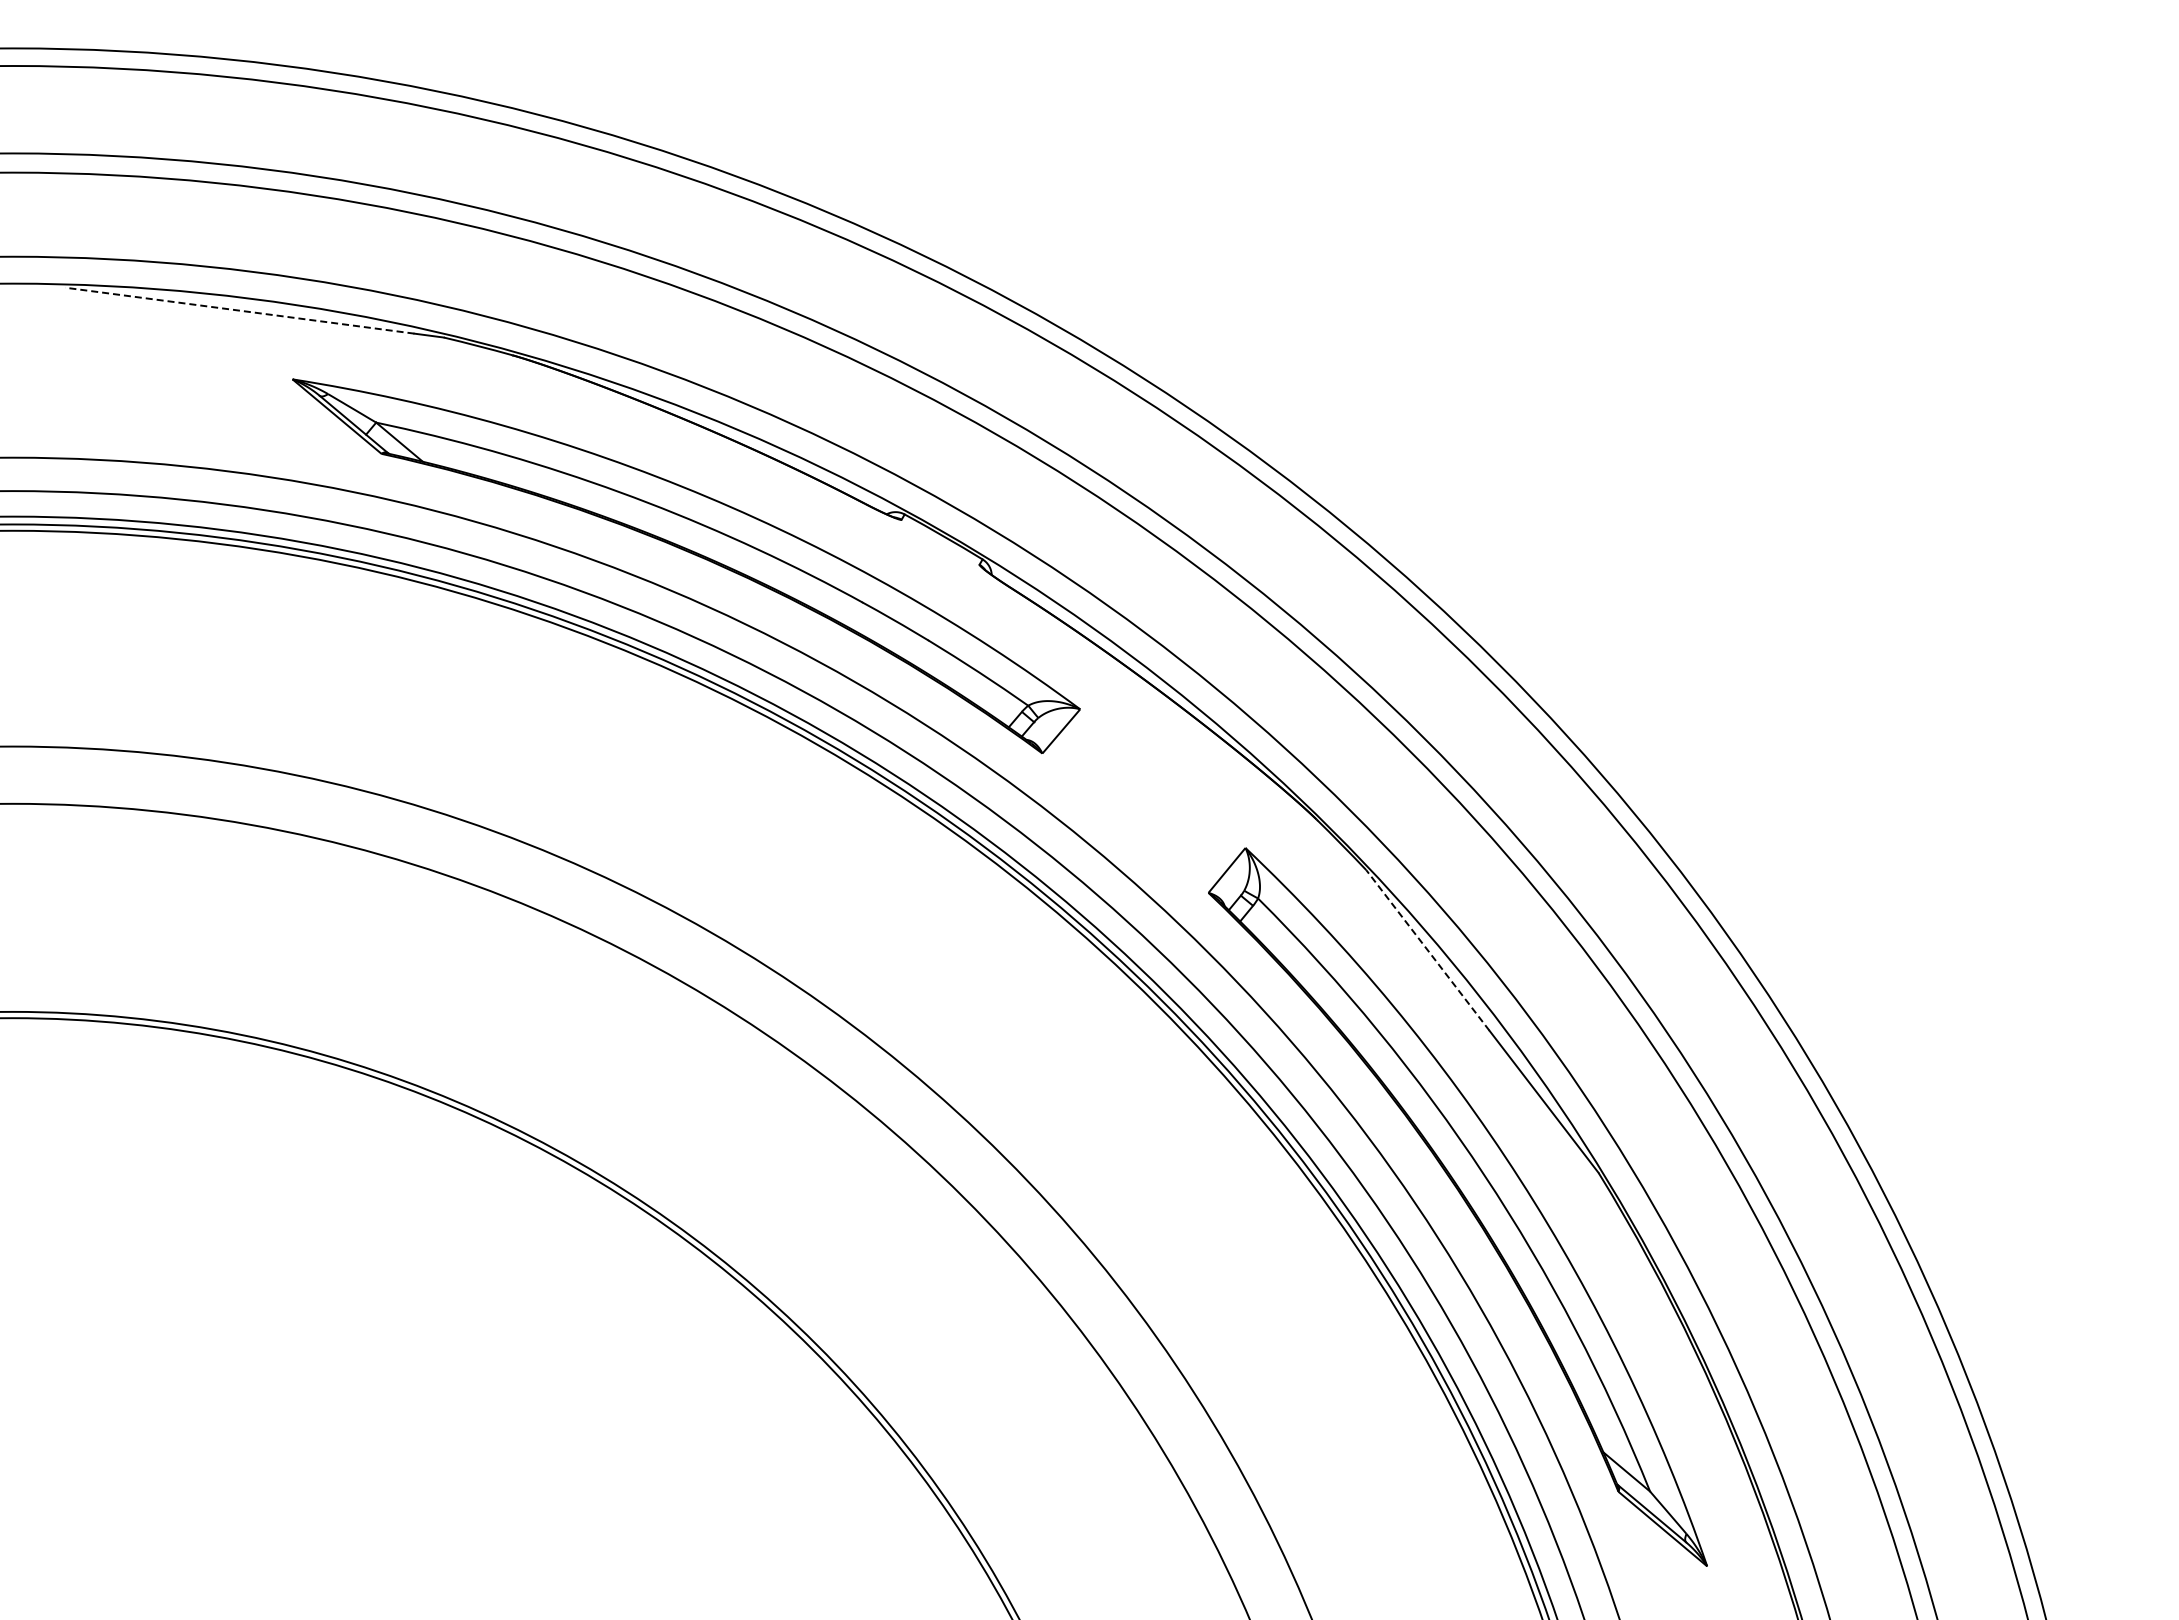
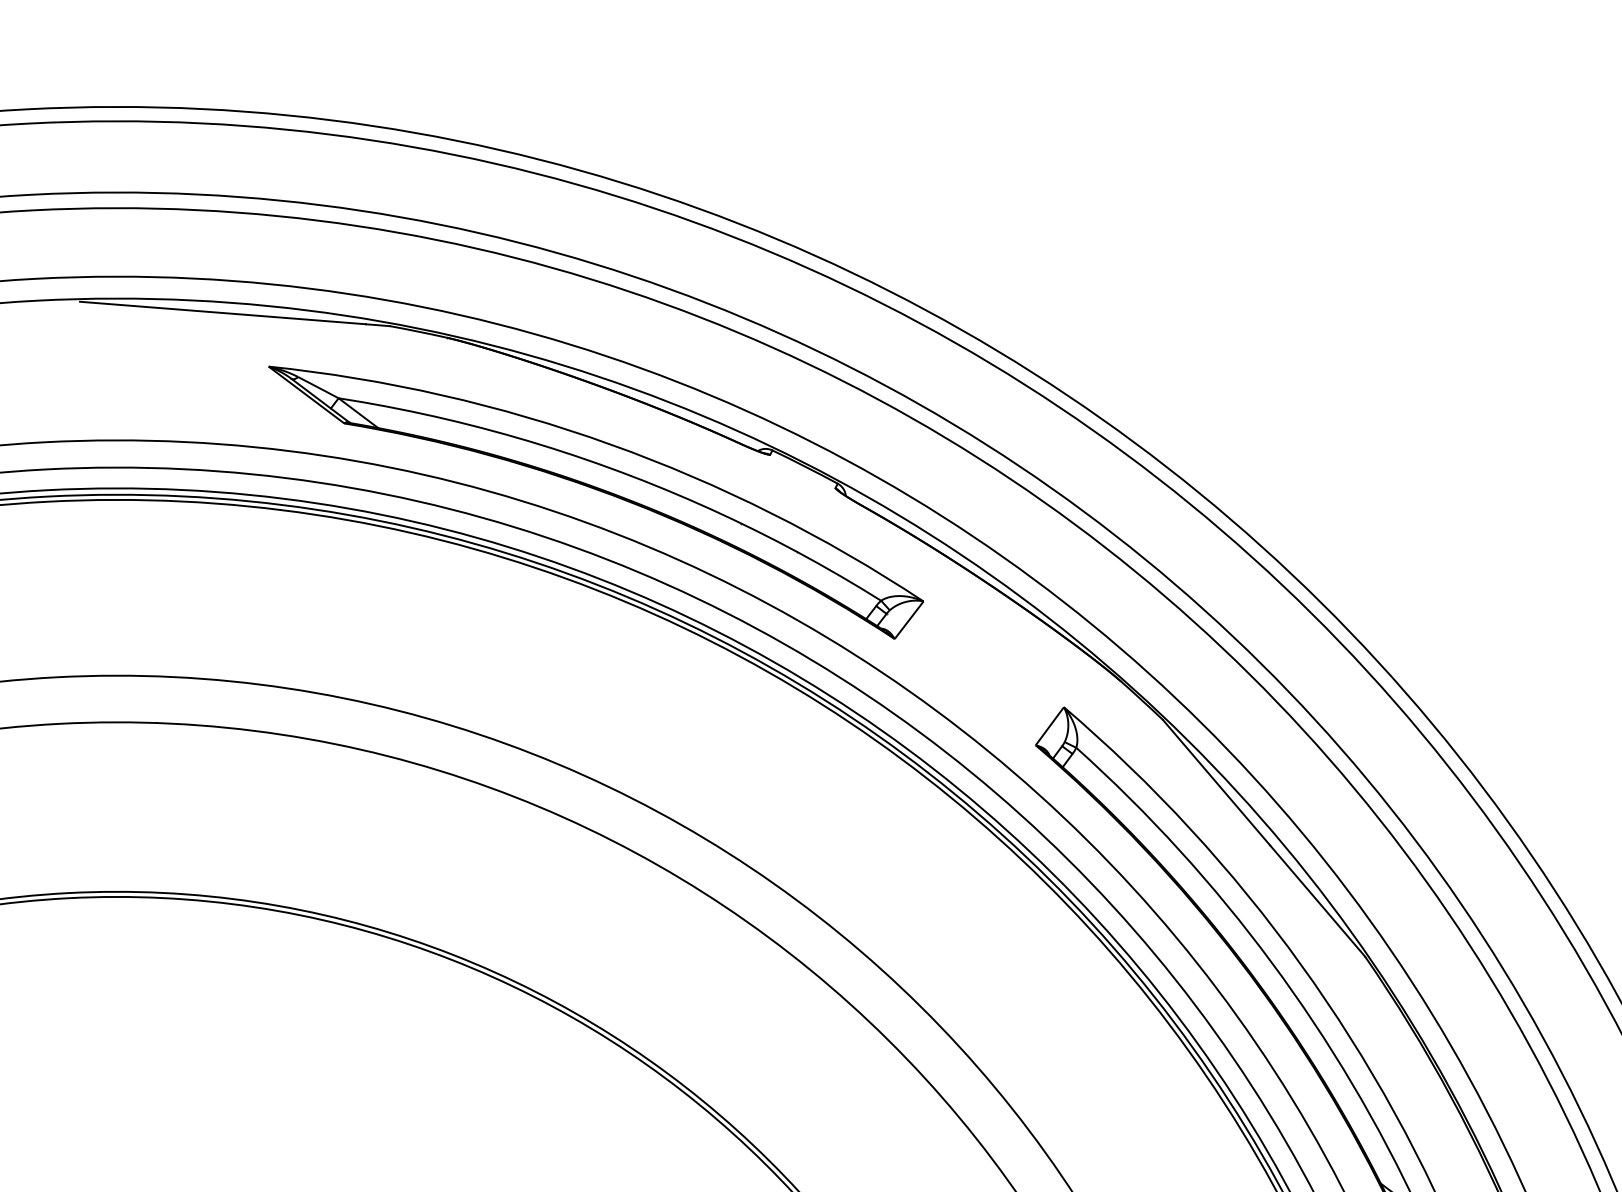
line: (239, 310) -> (222, 312), dashed -> solid
line: (1427, 950) -> (1216, 782), dashed -> solid

